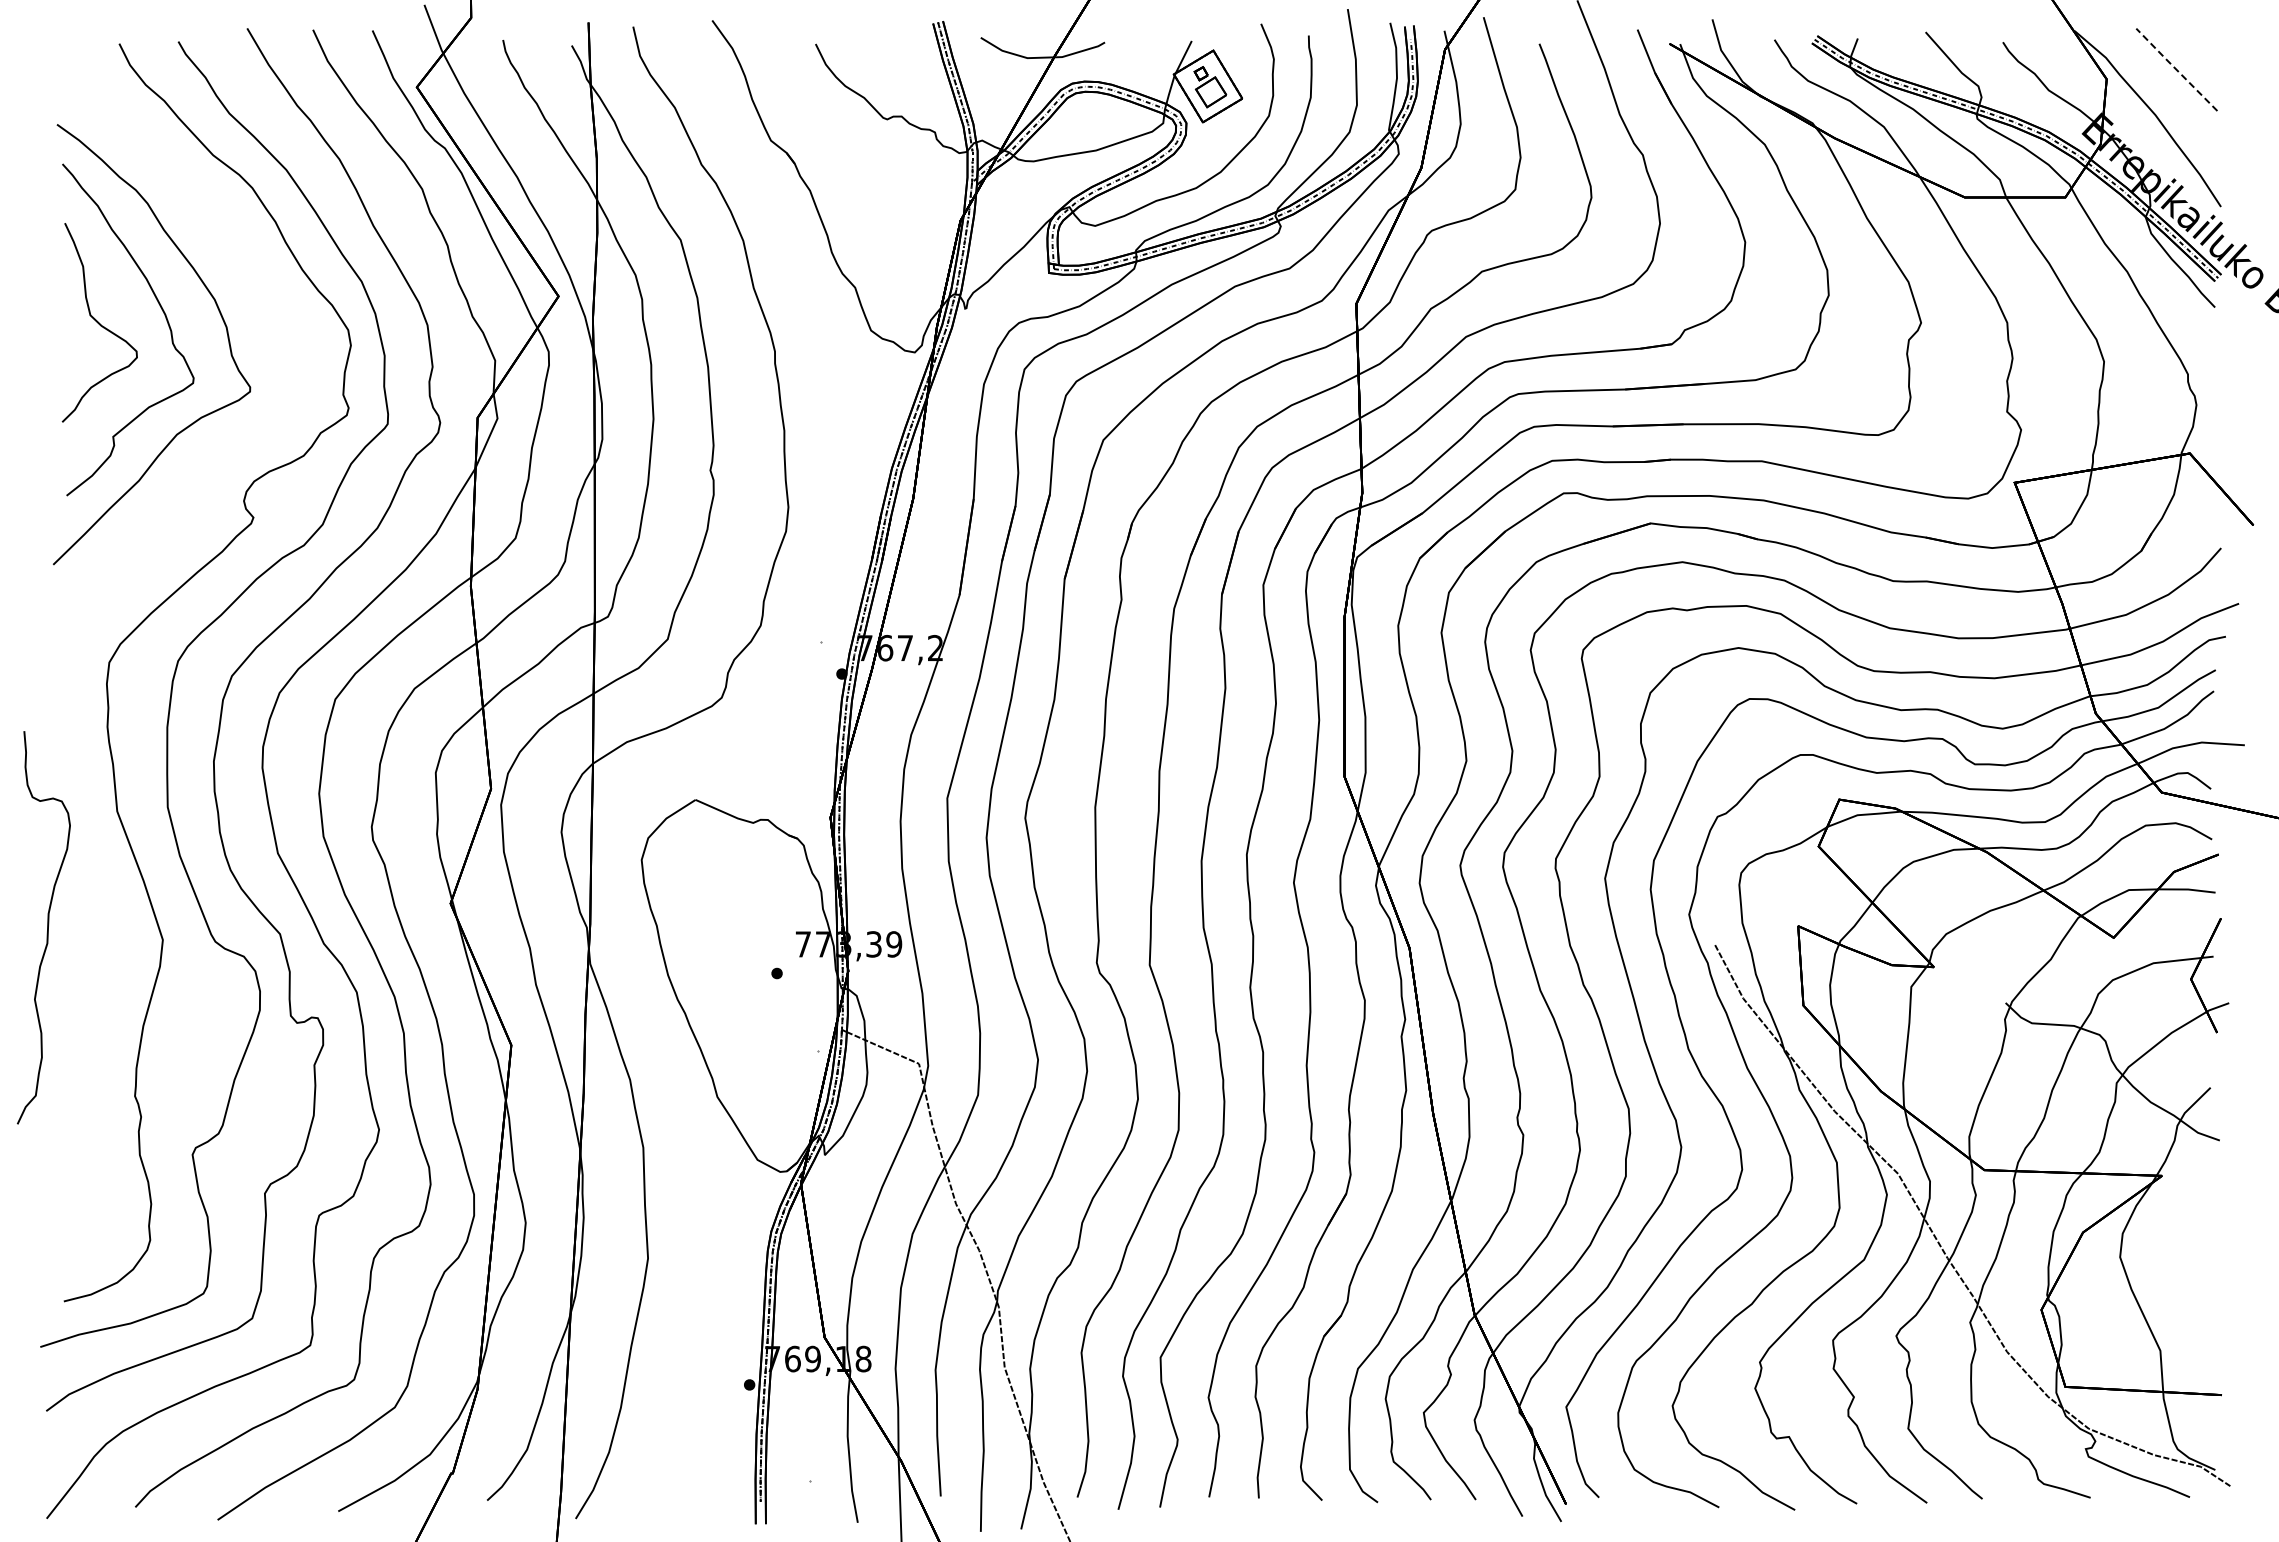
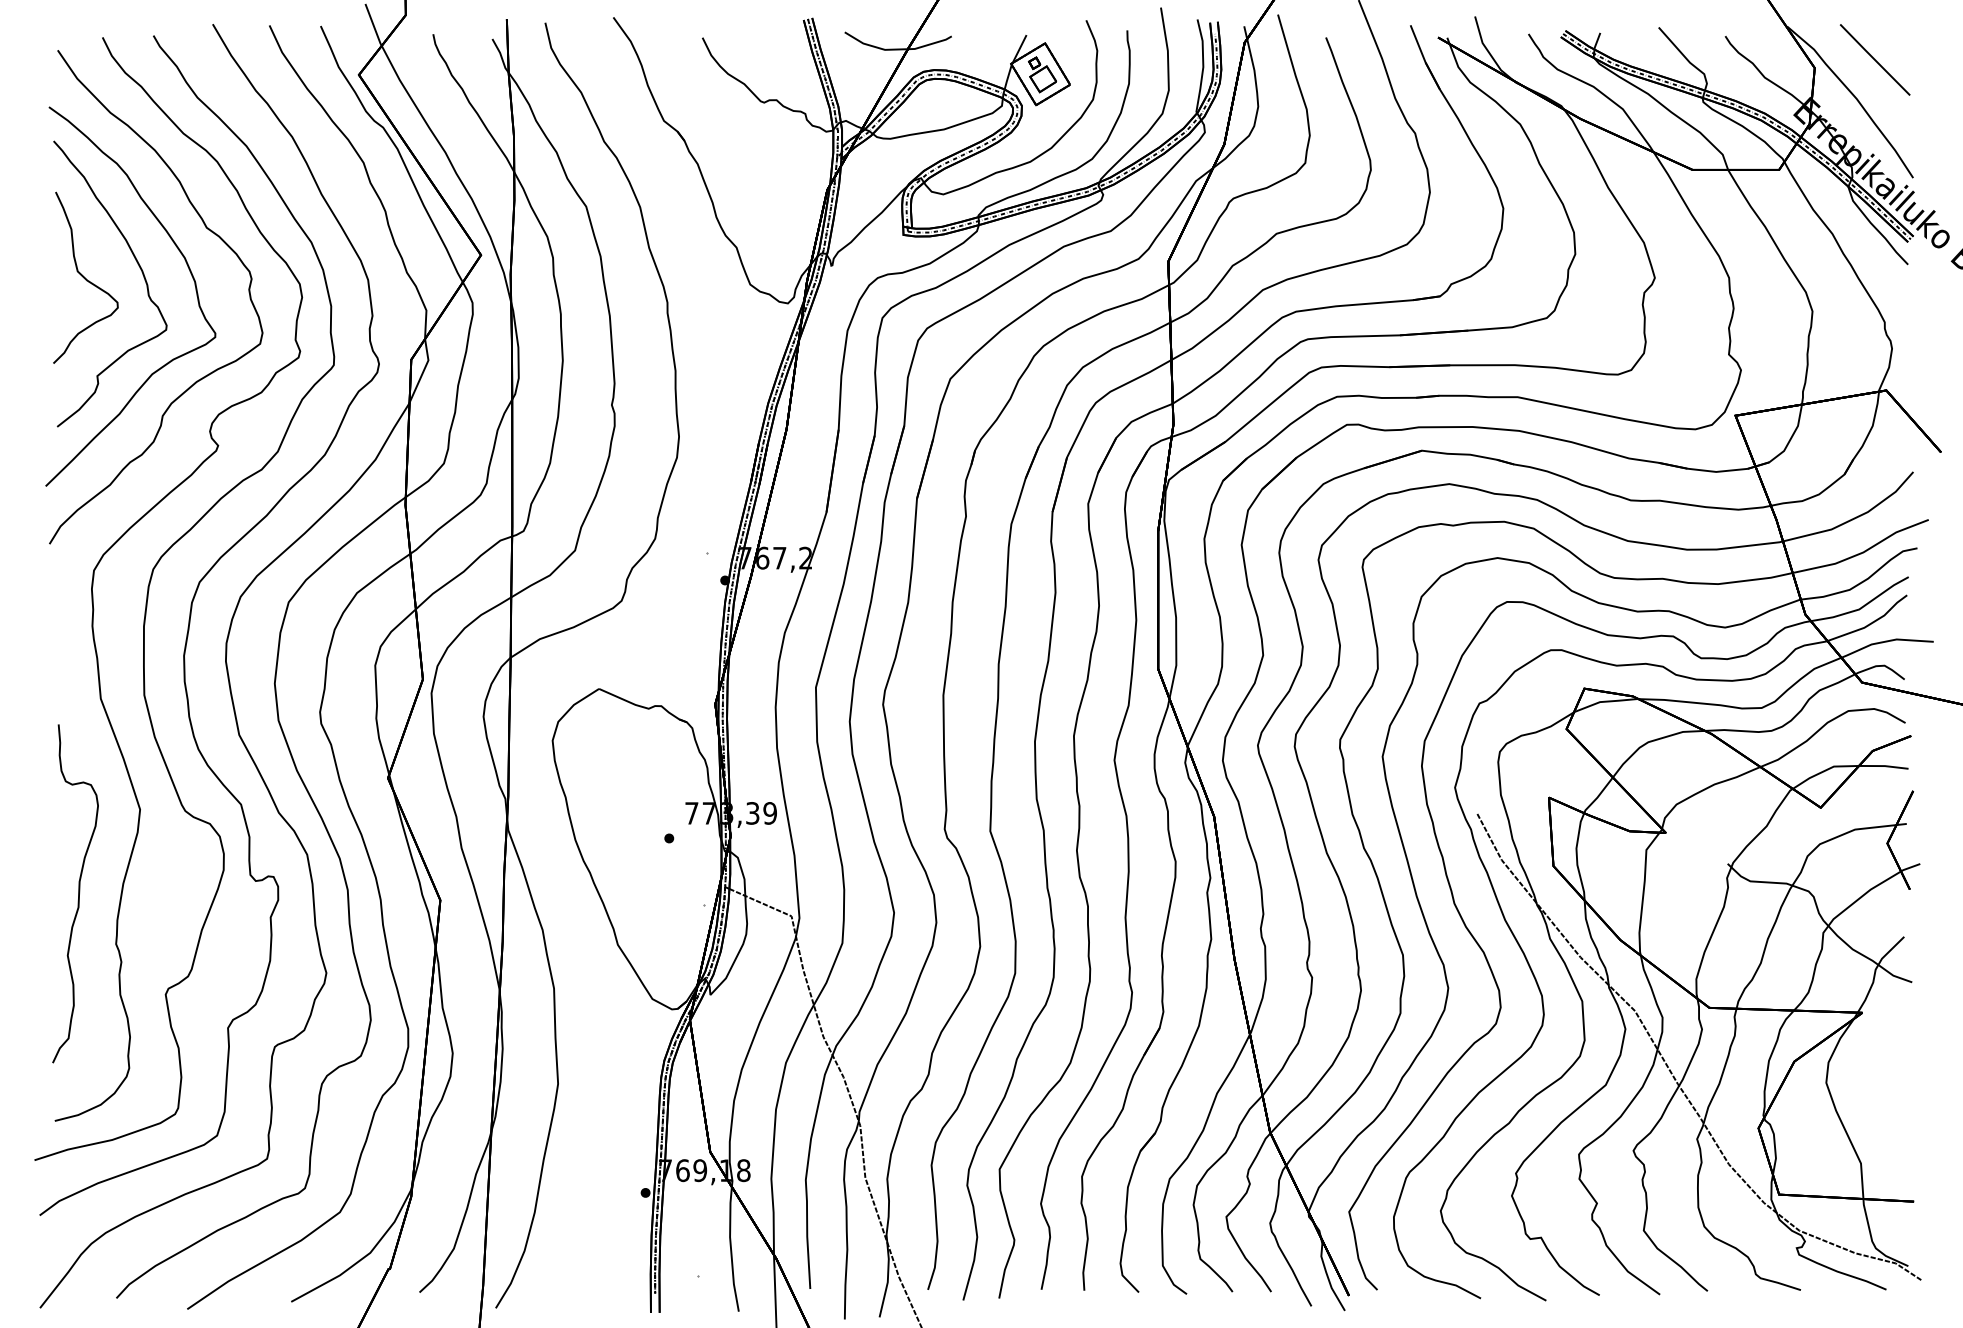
line: (2176, 69) -> (1874, 59), dashed -> solid
curve: (239, 265) -> (206, 228), added
curve: (47, 927) -> (78, 893), moved

